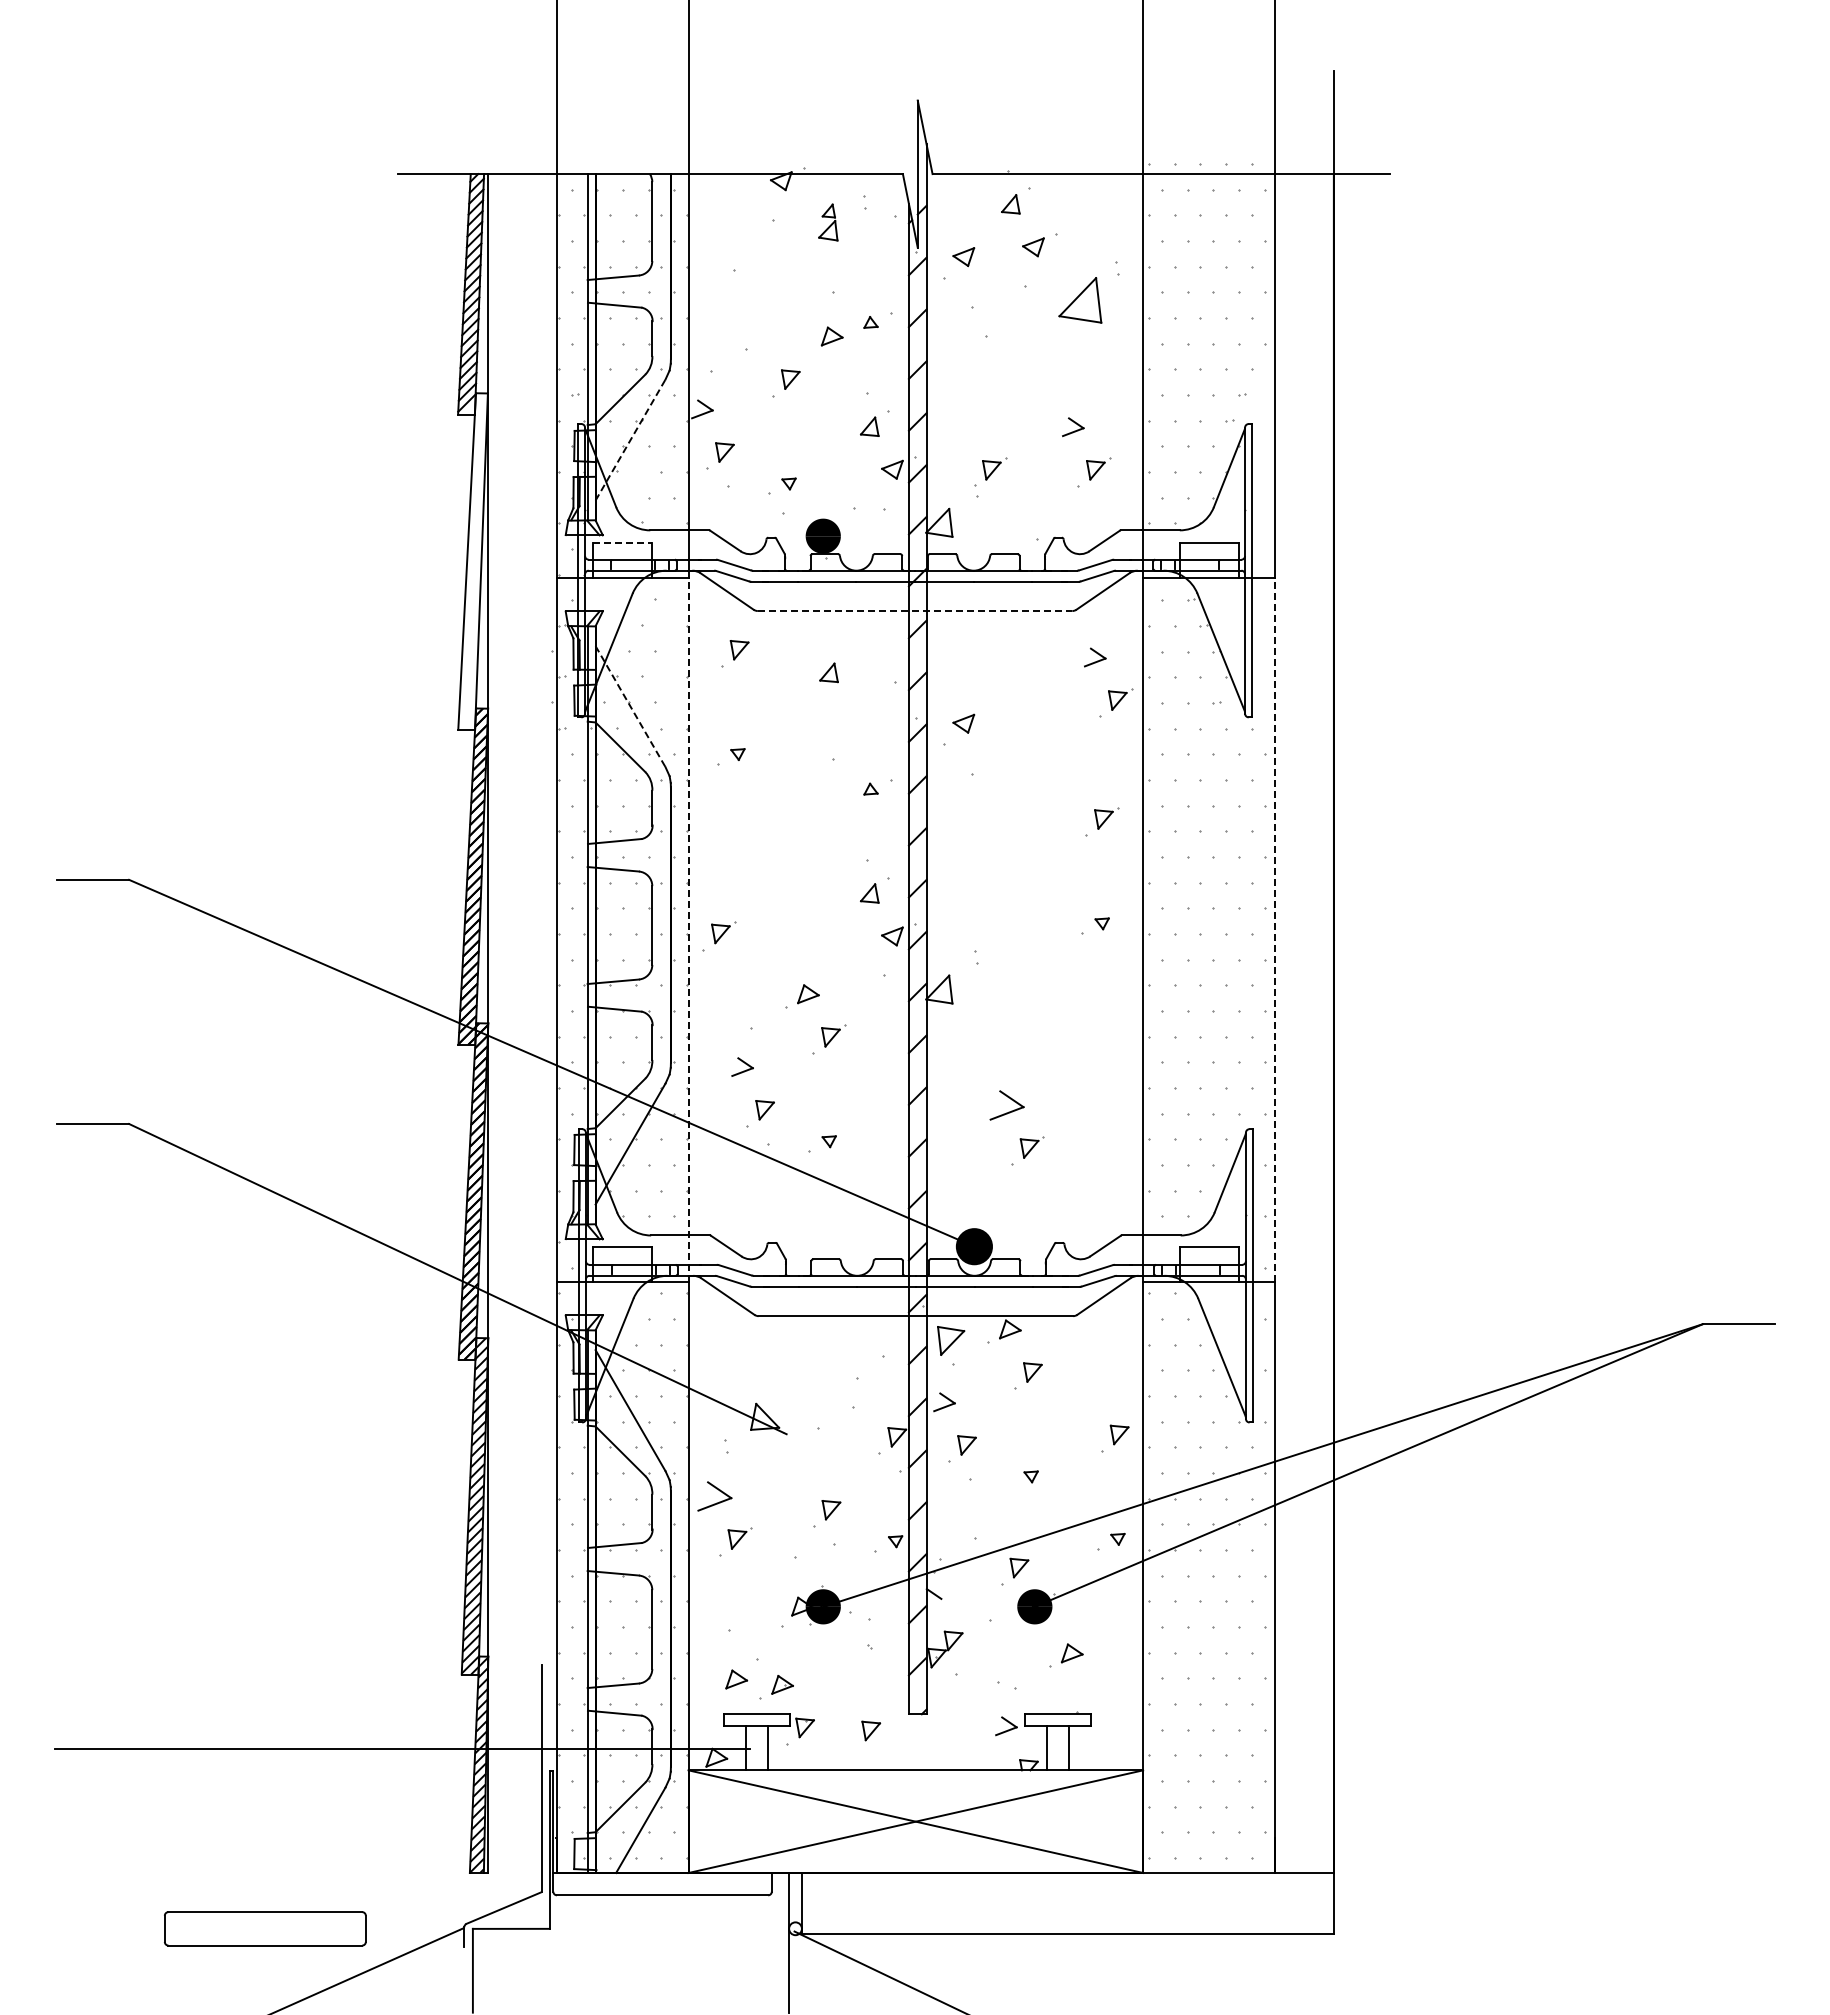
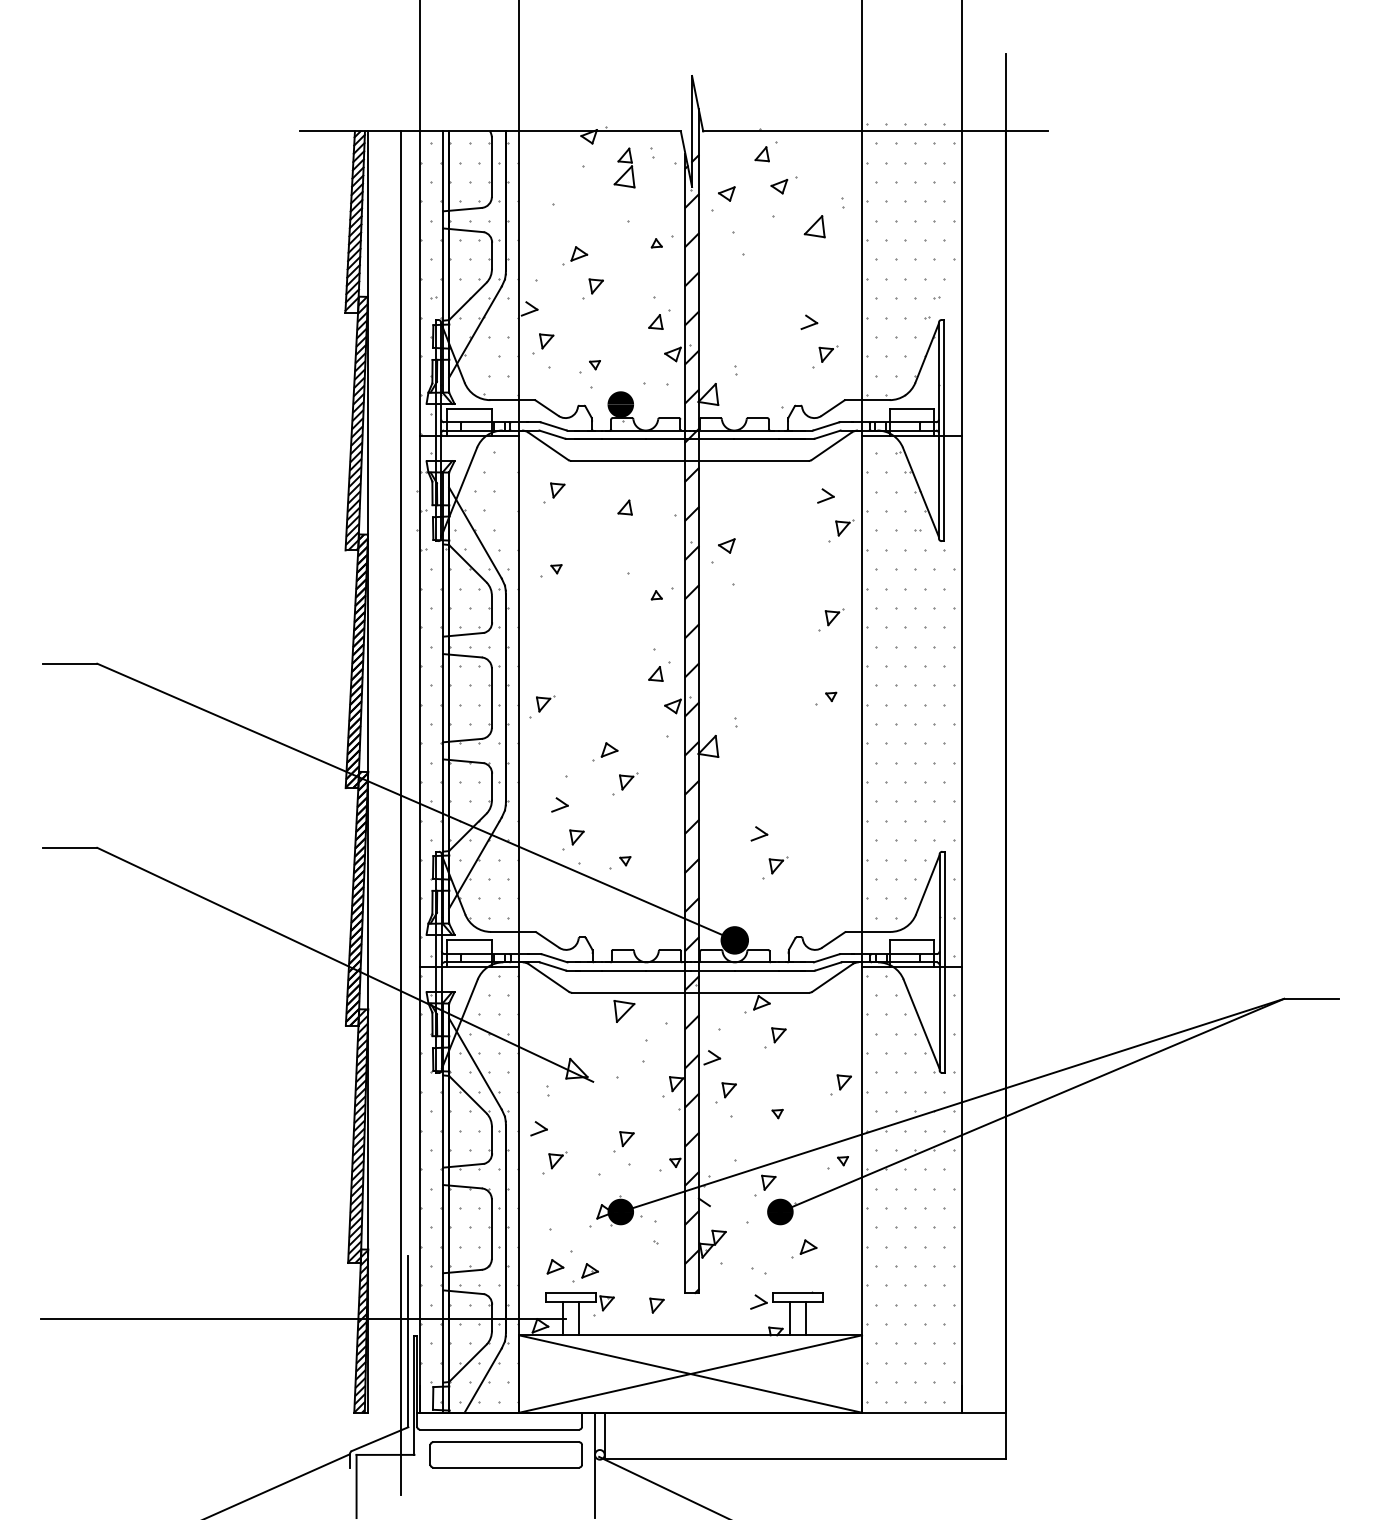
part: (828, 222) -> (624, 167), size x1.43
part: (1080, 300) -> (814, 226), size x0.62
part: (831, 336) -> (578, 253), moved
line: (630, 440) -> (475, 332), dashed -> solid
part: (994, 468) -> (749, 353), removed
line: (623, 542) -> (470, 409), dashed -> solid
hatch: (472, 561) -> (356, 423), added
line: (915, 611) -> (690, 461), dashed -> solid
line: (630, 706) -> (475, 532), dashed -> solid
line: (688, 929) -> (519, 701), dashed -> solid
line: (1275, 929) -> (961, 701), dashed -> solid
line: (532, 1077) -> (401, 812), added
part: (1006, 1105) -> (759, 833), size x0.62
part: (951, 1340) -> (624, 1011), moved
part: (714, 1496) -> (538, 1128), size x0.62
part: (265, 1928) -> (506, 1454), moved

